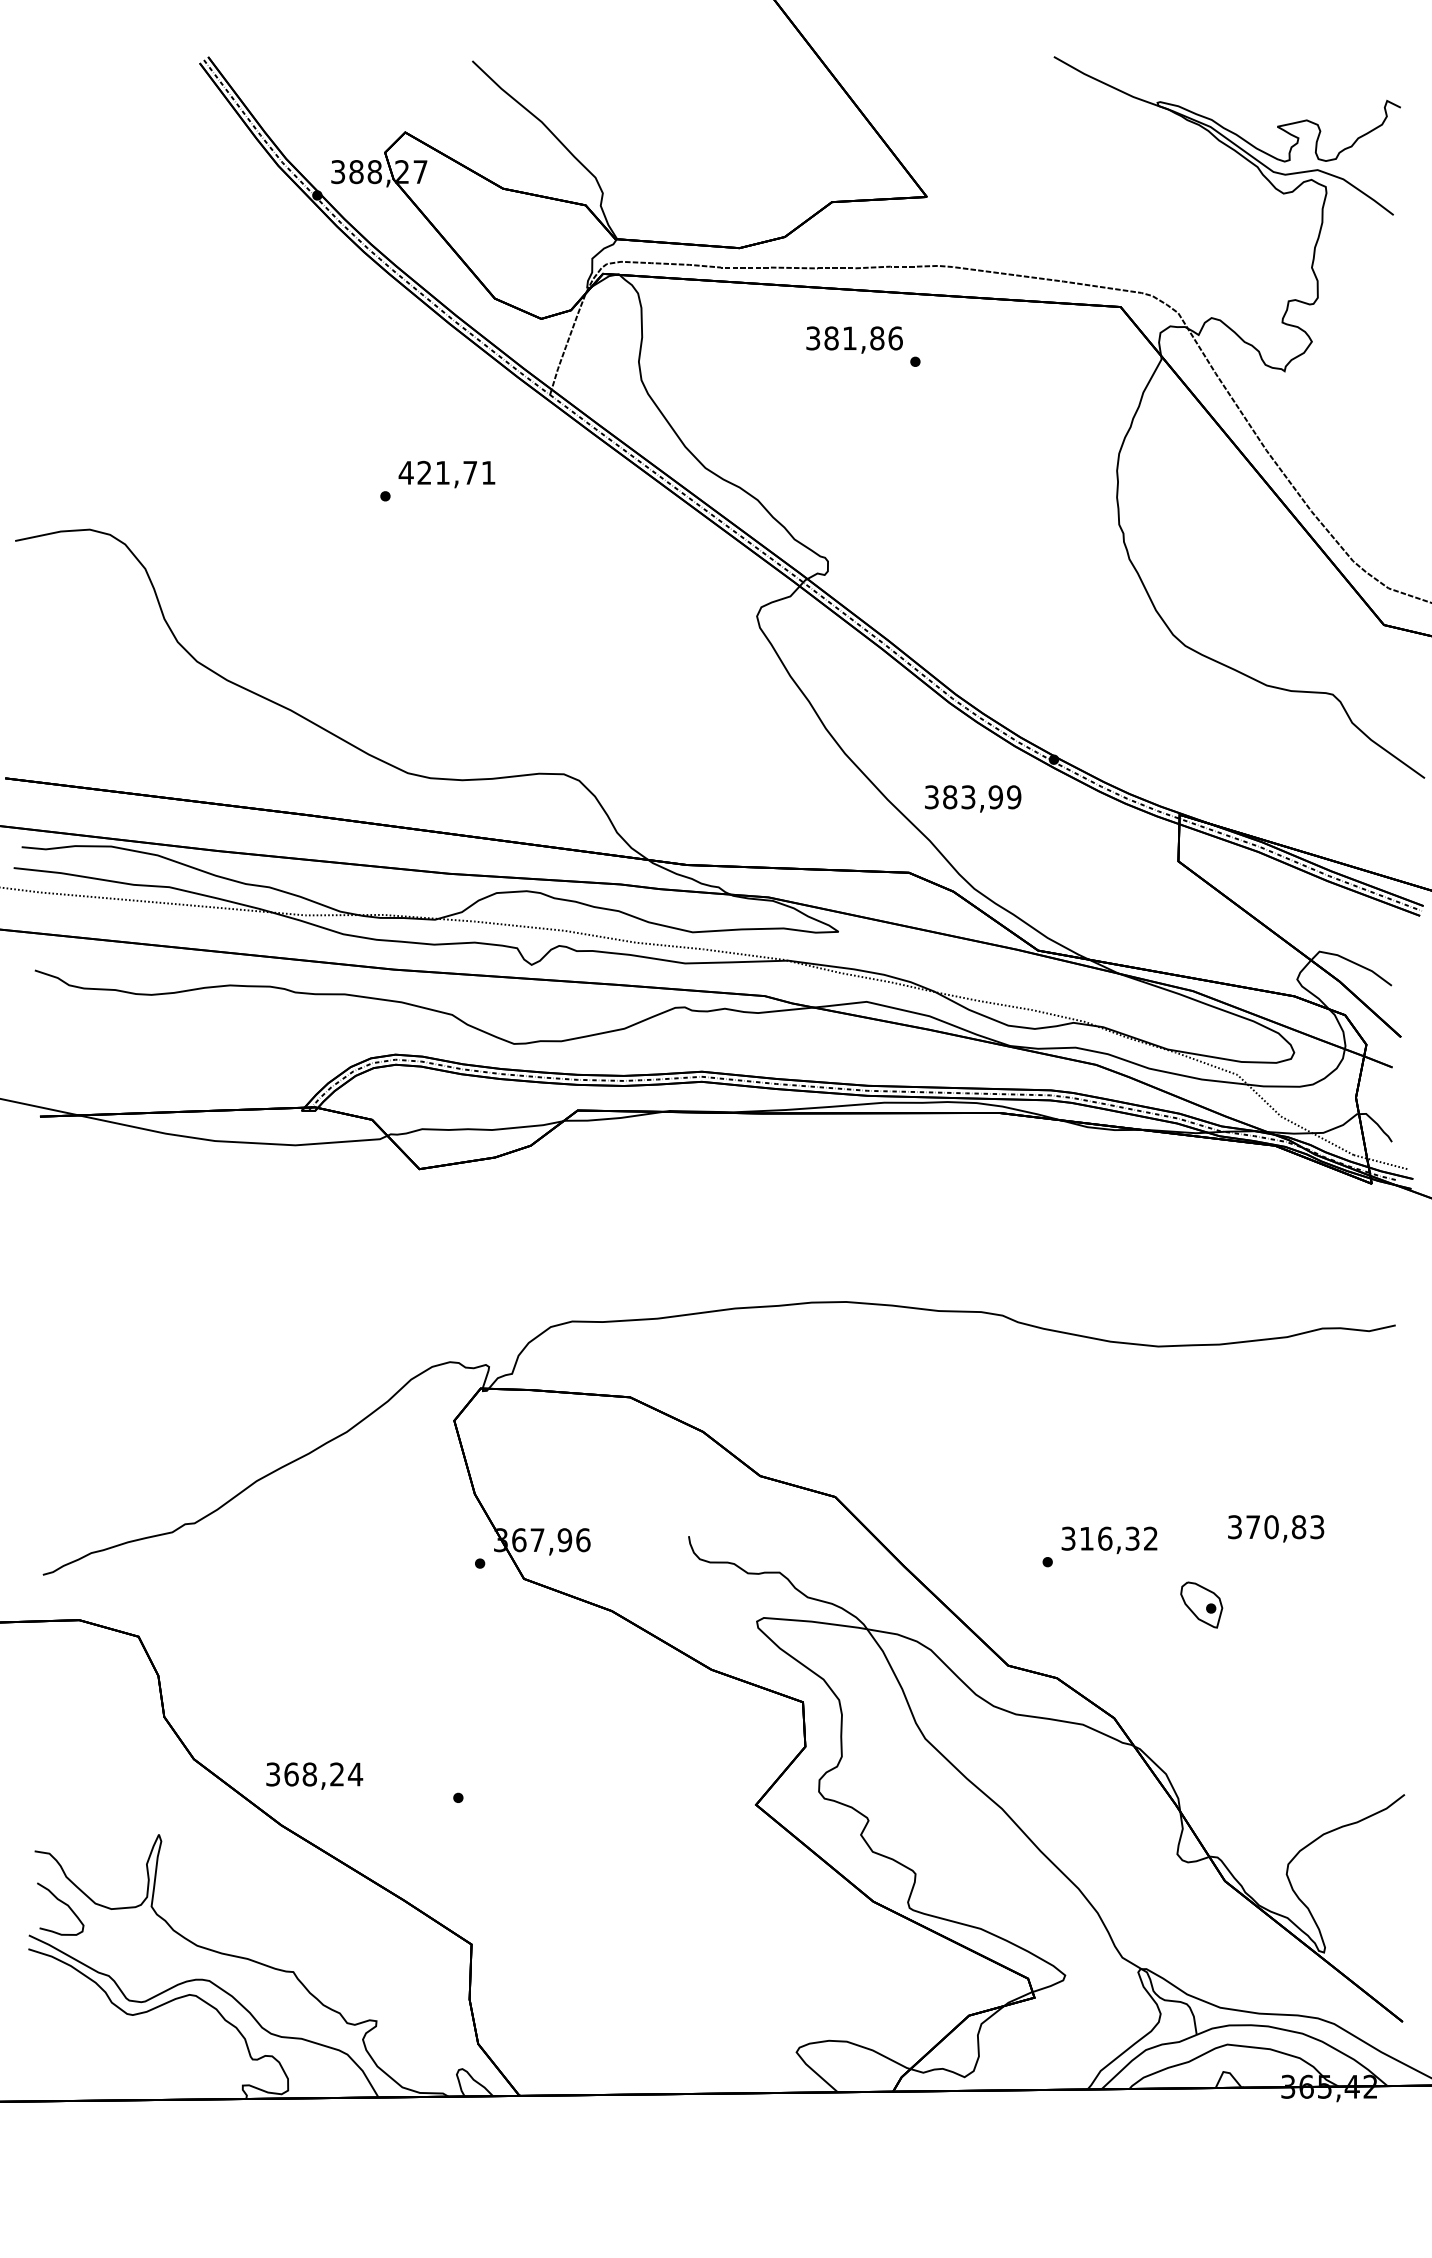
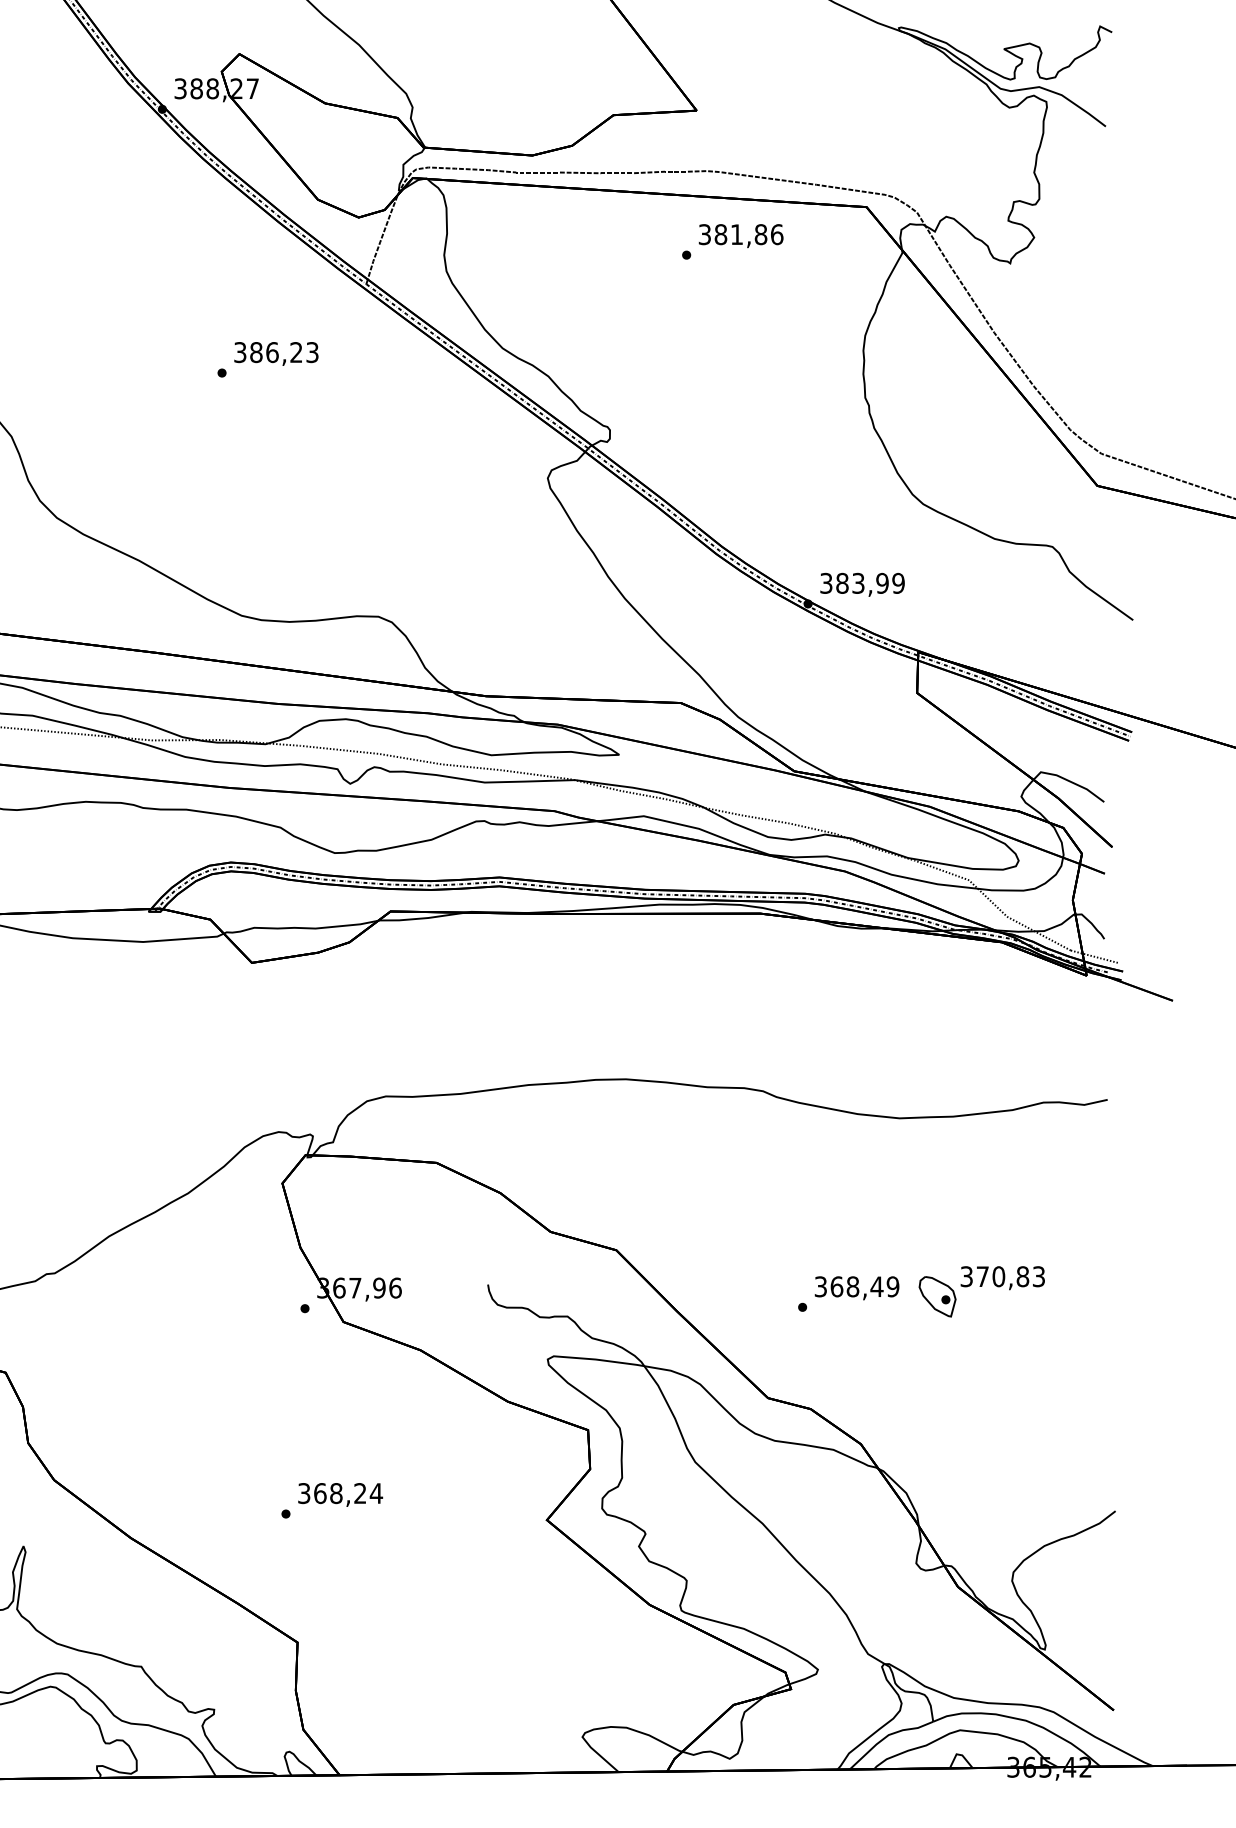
text: (854, 339) -> (741, 235), moved
text: (446, 472) -> (275, 352), 421,71 -> 386,23
text: (973, 798) -> (862, 584), moved
text: (1118, 1538) -> (864, 1286), 316,32 -> 368,49
part: (1201, 1604) -> (937, 1296), moved
text: (314, 1775) -> (340, 1494), moved

